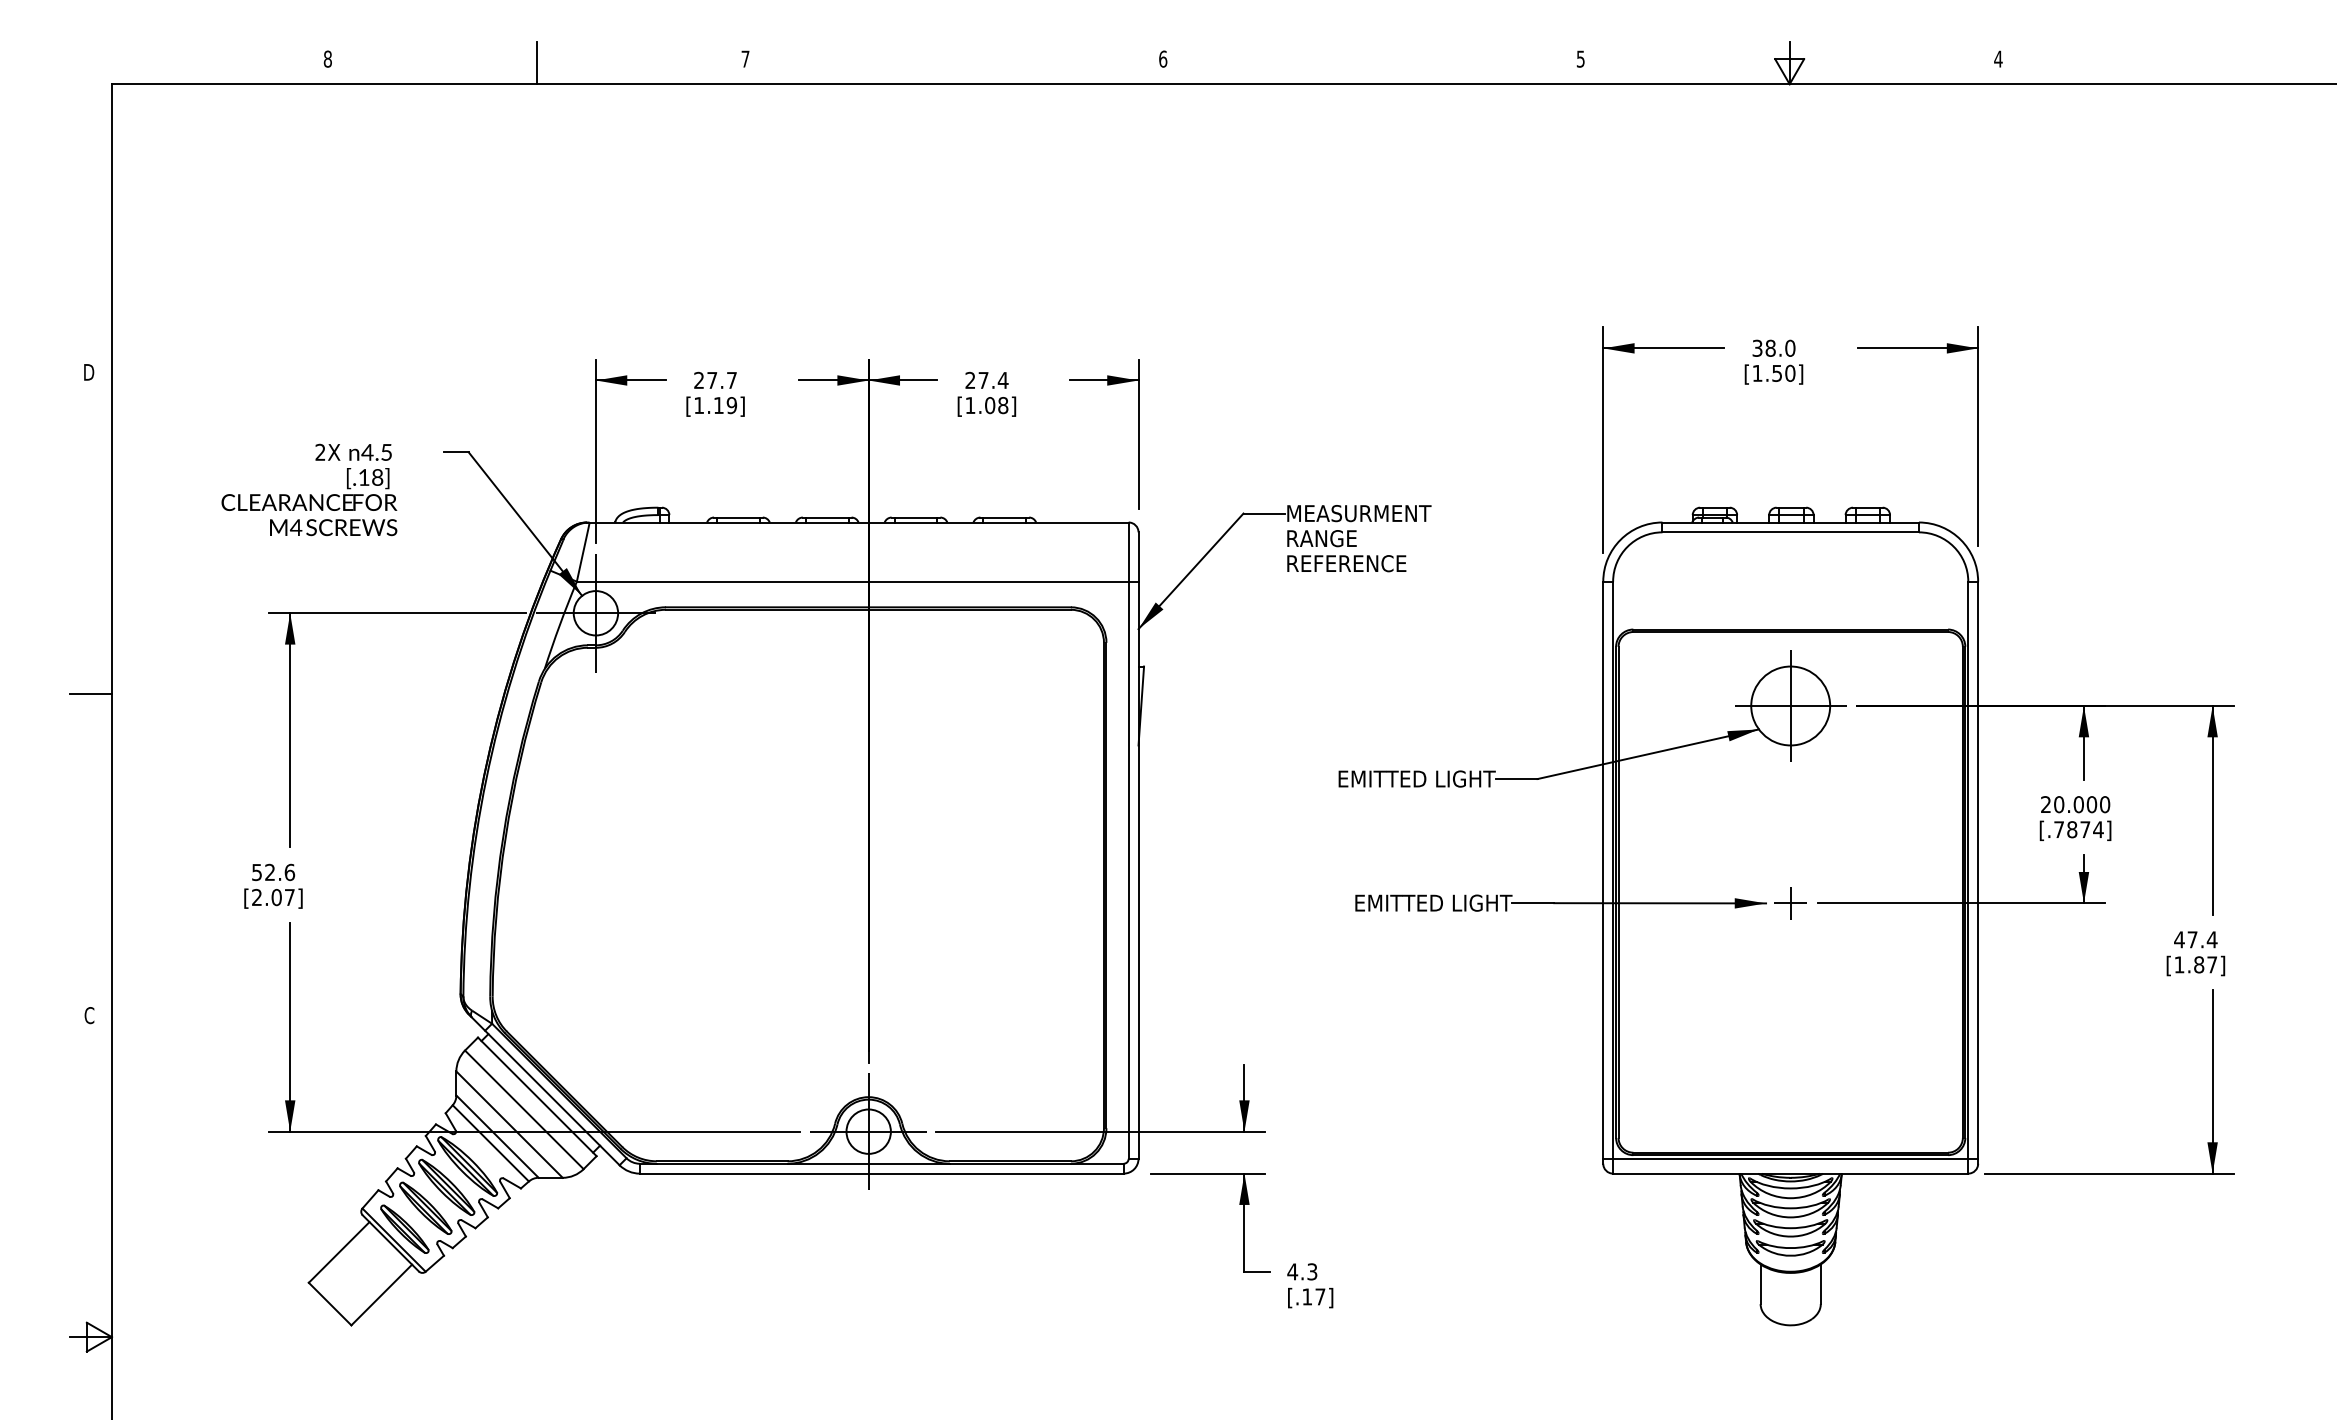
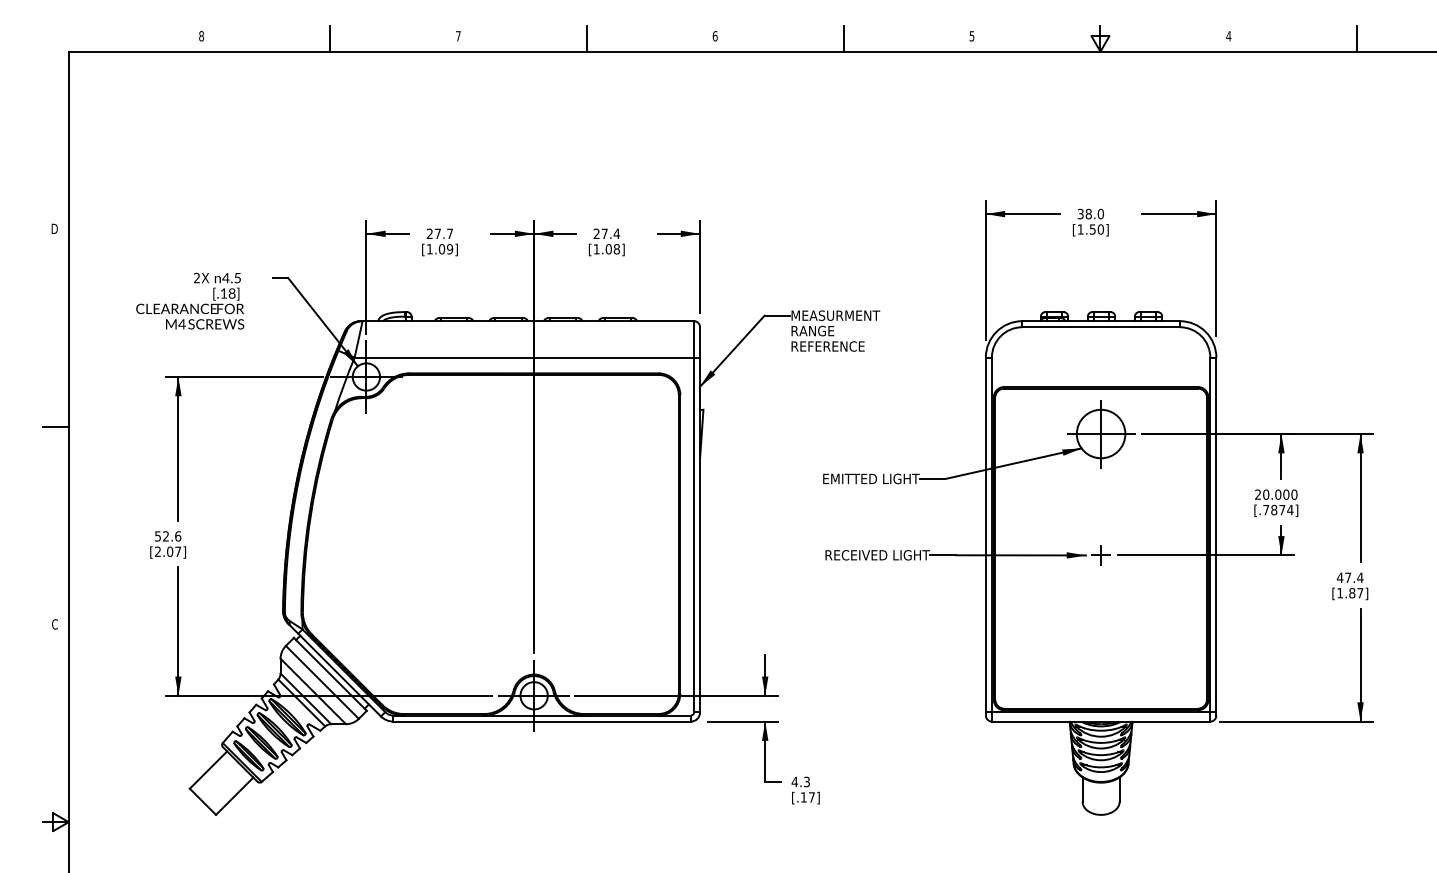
line: (953, 62) -> (586, 38), added
line: (1371, 62) -> (843, 38), added
line: (2207, 62) -> (1357, 38), added
text: (718, 405) -> (441, 249), [1.19] -> [1.09]
text: (1378, 903) -> (847, 555), EMITTED LIGHT -> RECEIVED LIGHT

